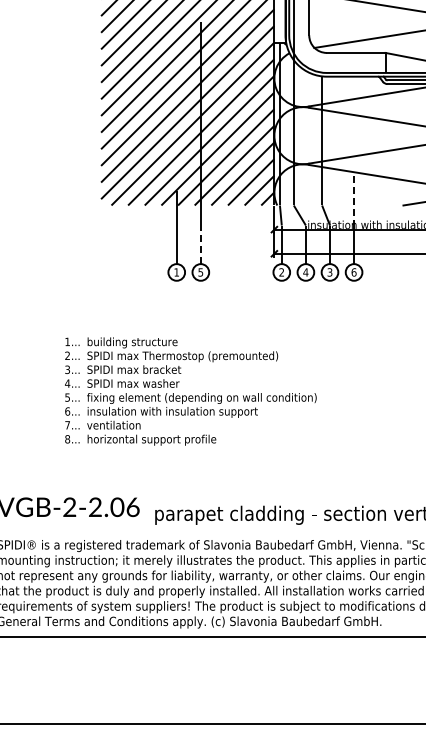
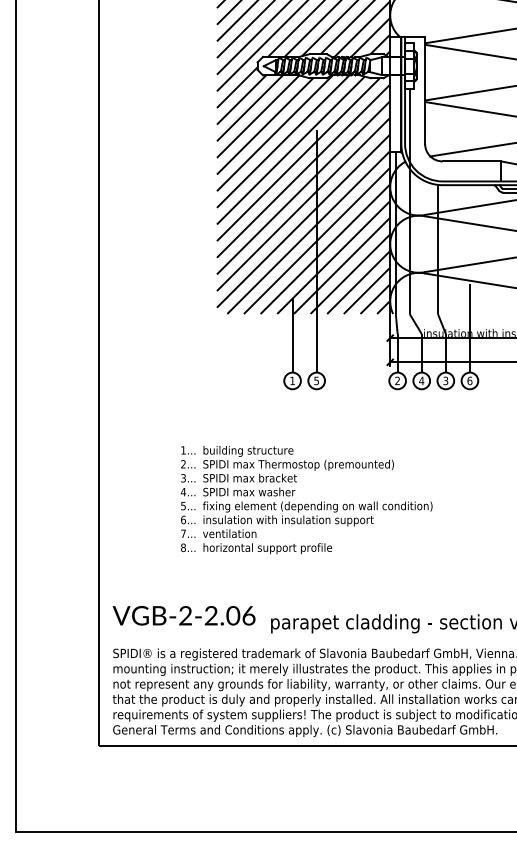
line: (353, 201) -> (469, 309), dashed -> solid
line: (200, 244) -> (316, 352), dashed -> solid

